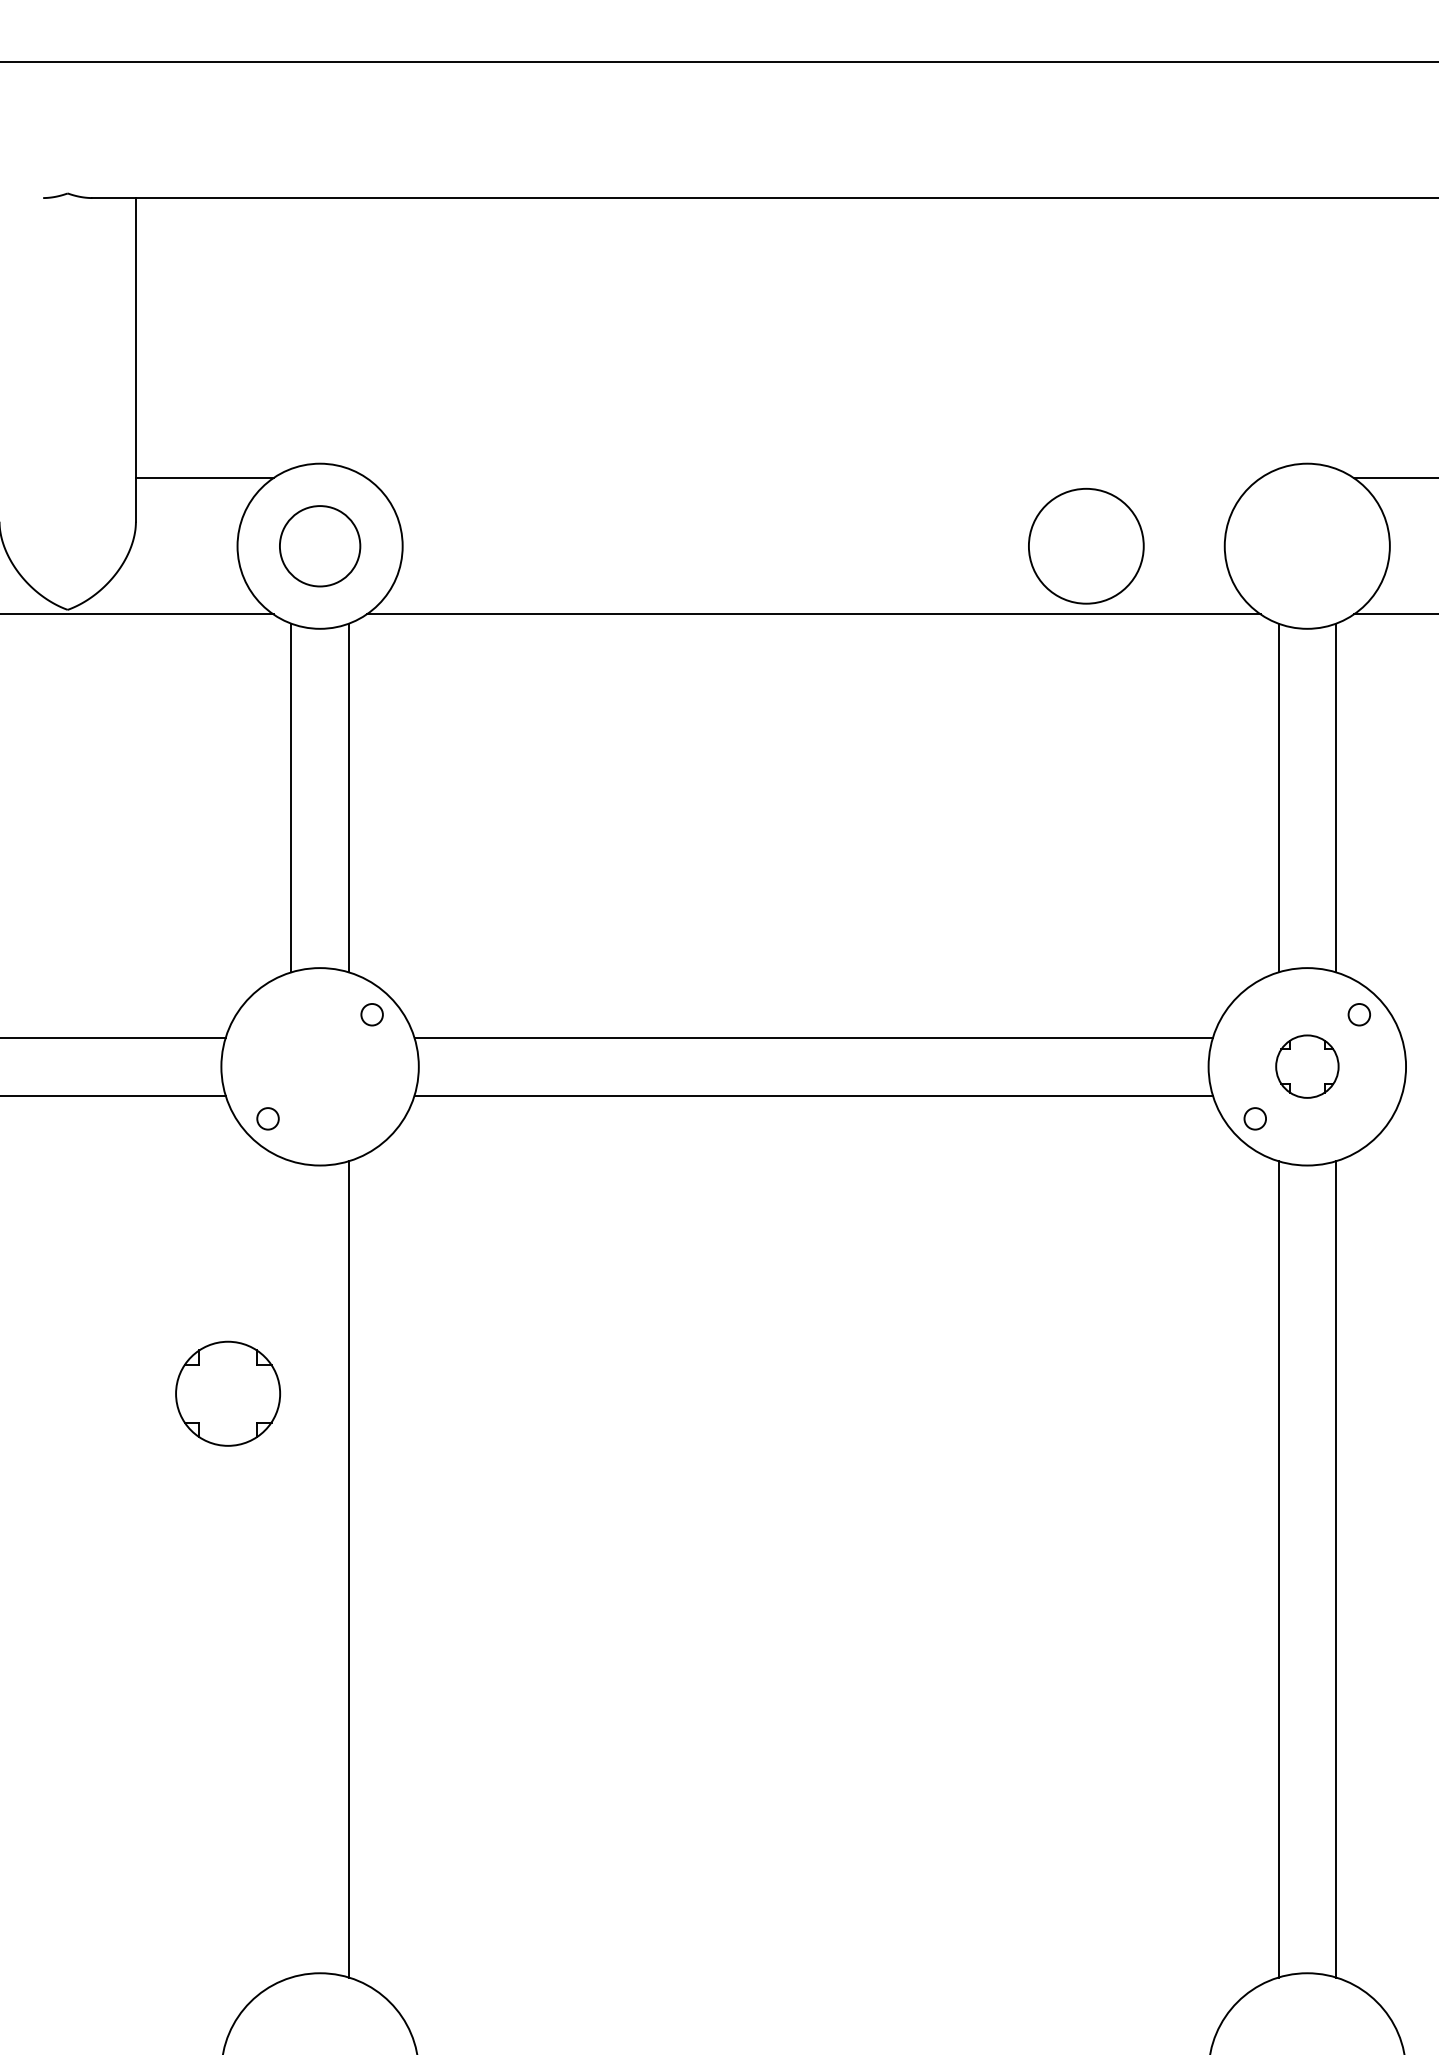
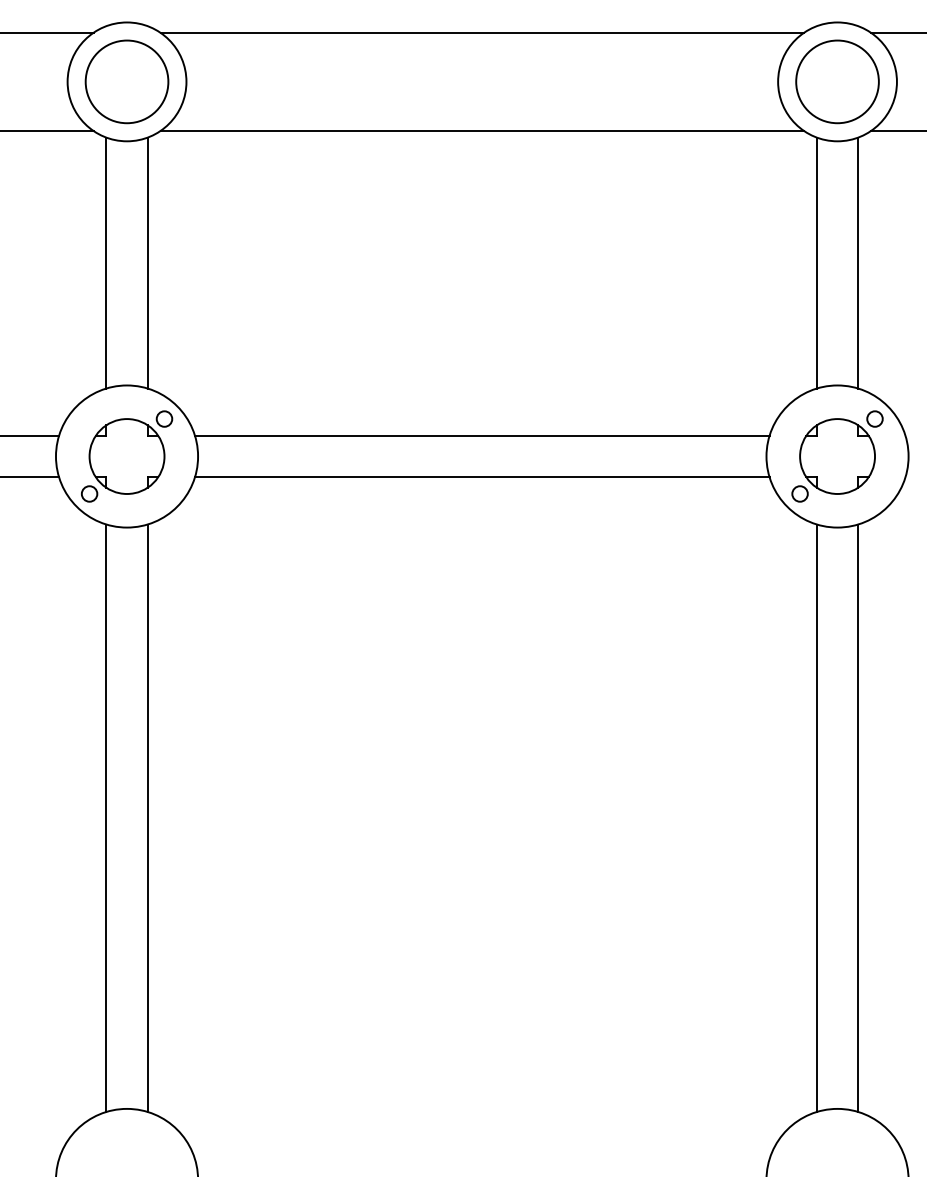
line: (813, 478) -> (482, 33), added
circle: (319, 545) -> (126, 81), size x1.43
circle: (1086, 545) -> (837, 81), moved
part: (1307, 1066) -> (837, 456), size x1.67
part: (228, 1393) -> (127, 456), moved
line: (291, 1569) -> (106, 818), added

